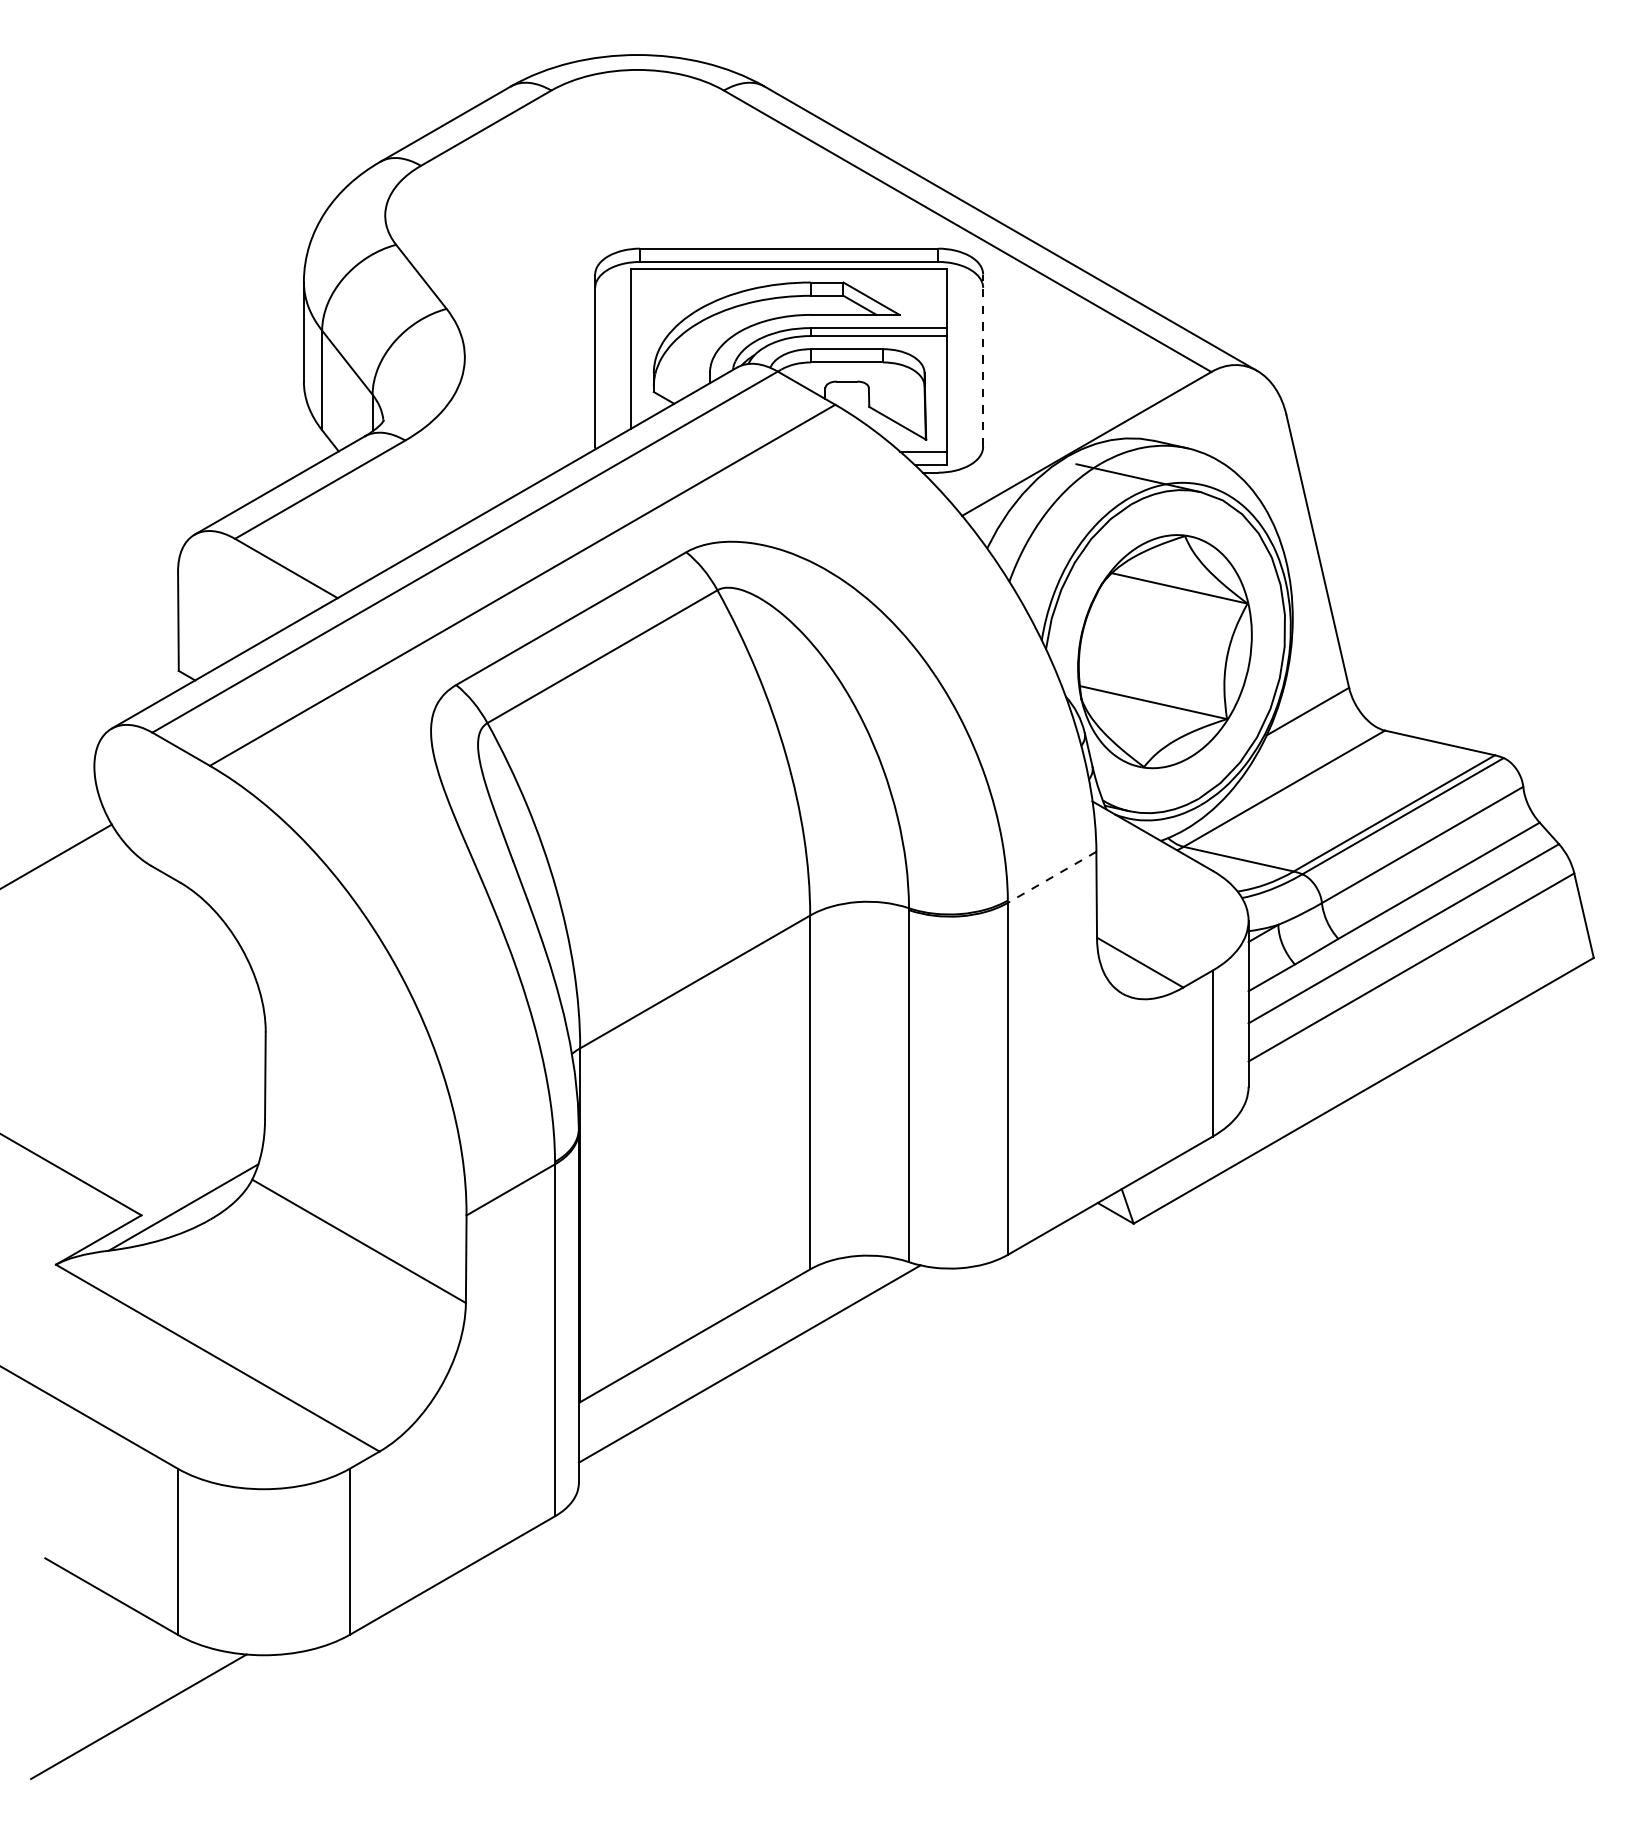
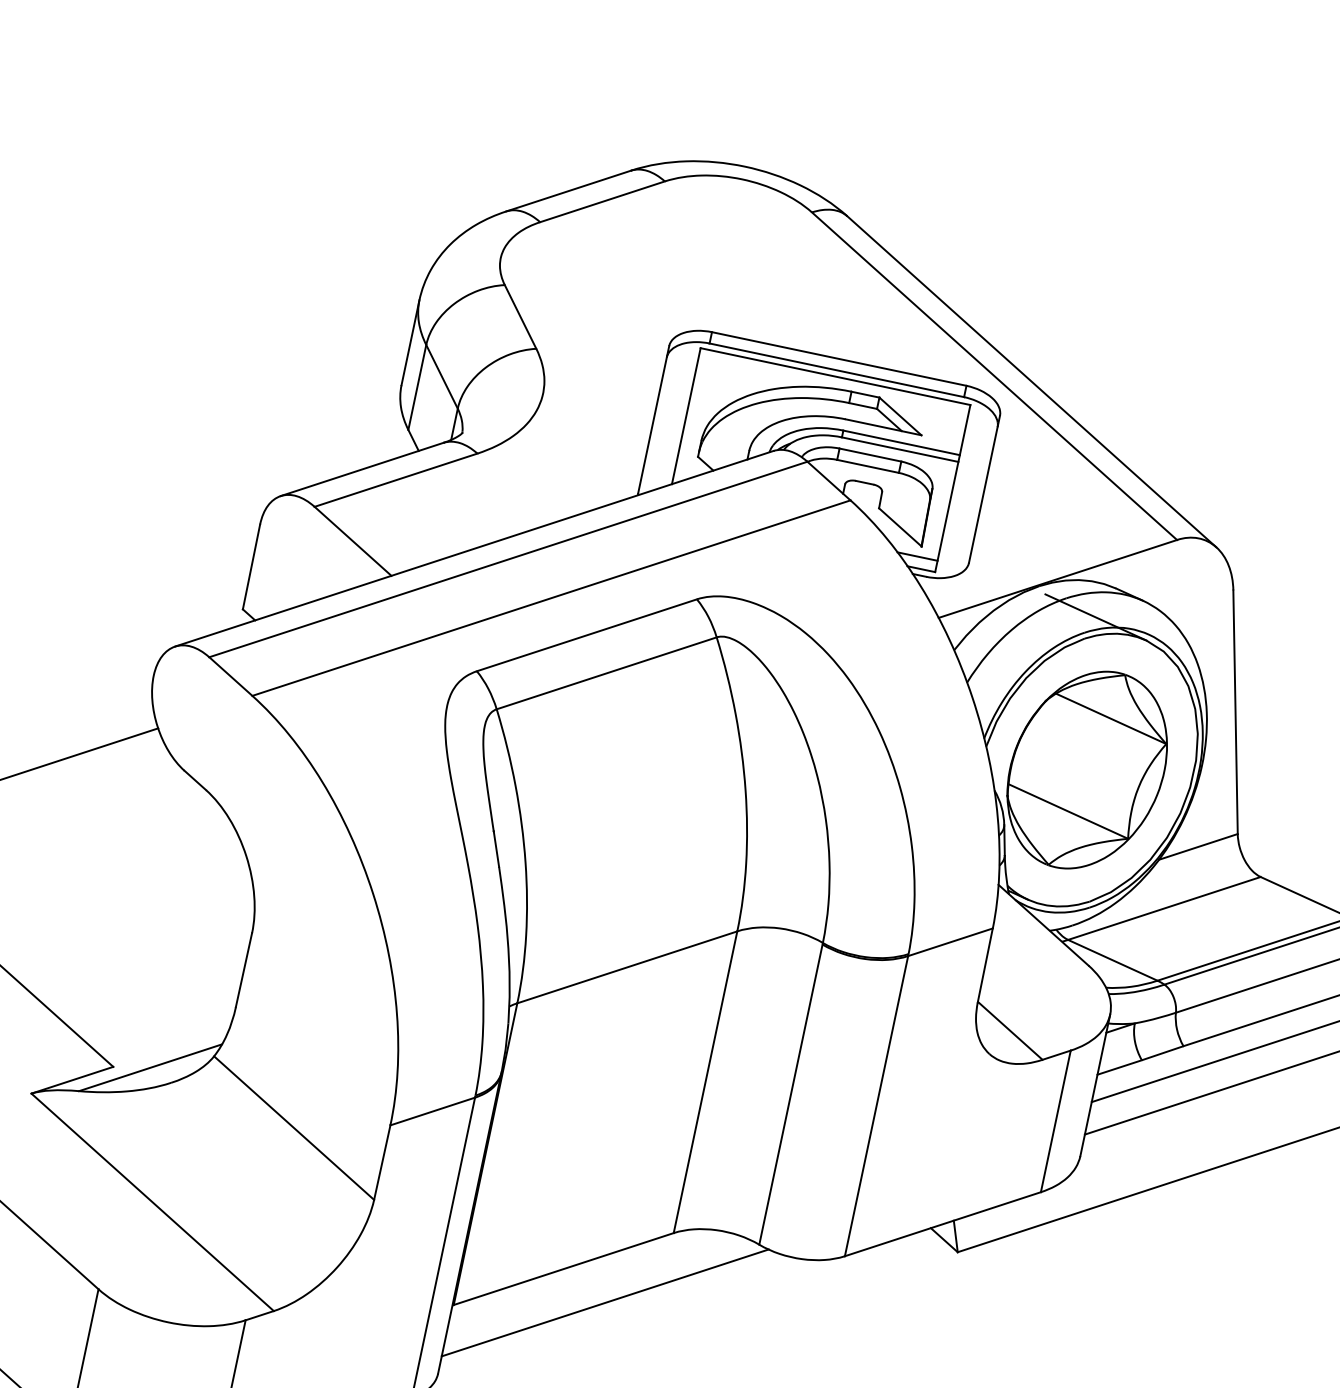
line: (983, 360) -> (984, 489), dashed -> solid
line: (1051, 877) -> (949, 942), dashed -> solid

